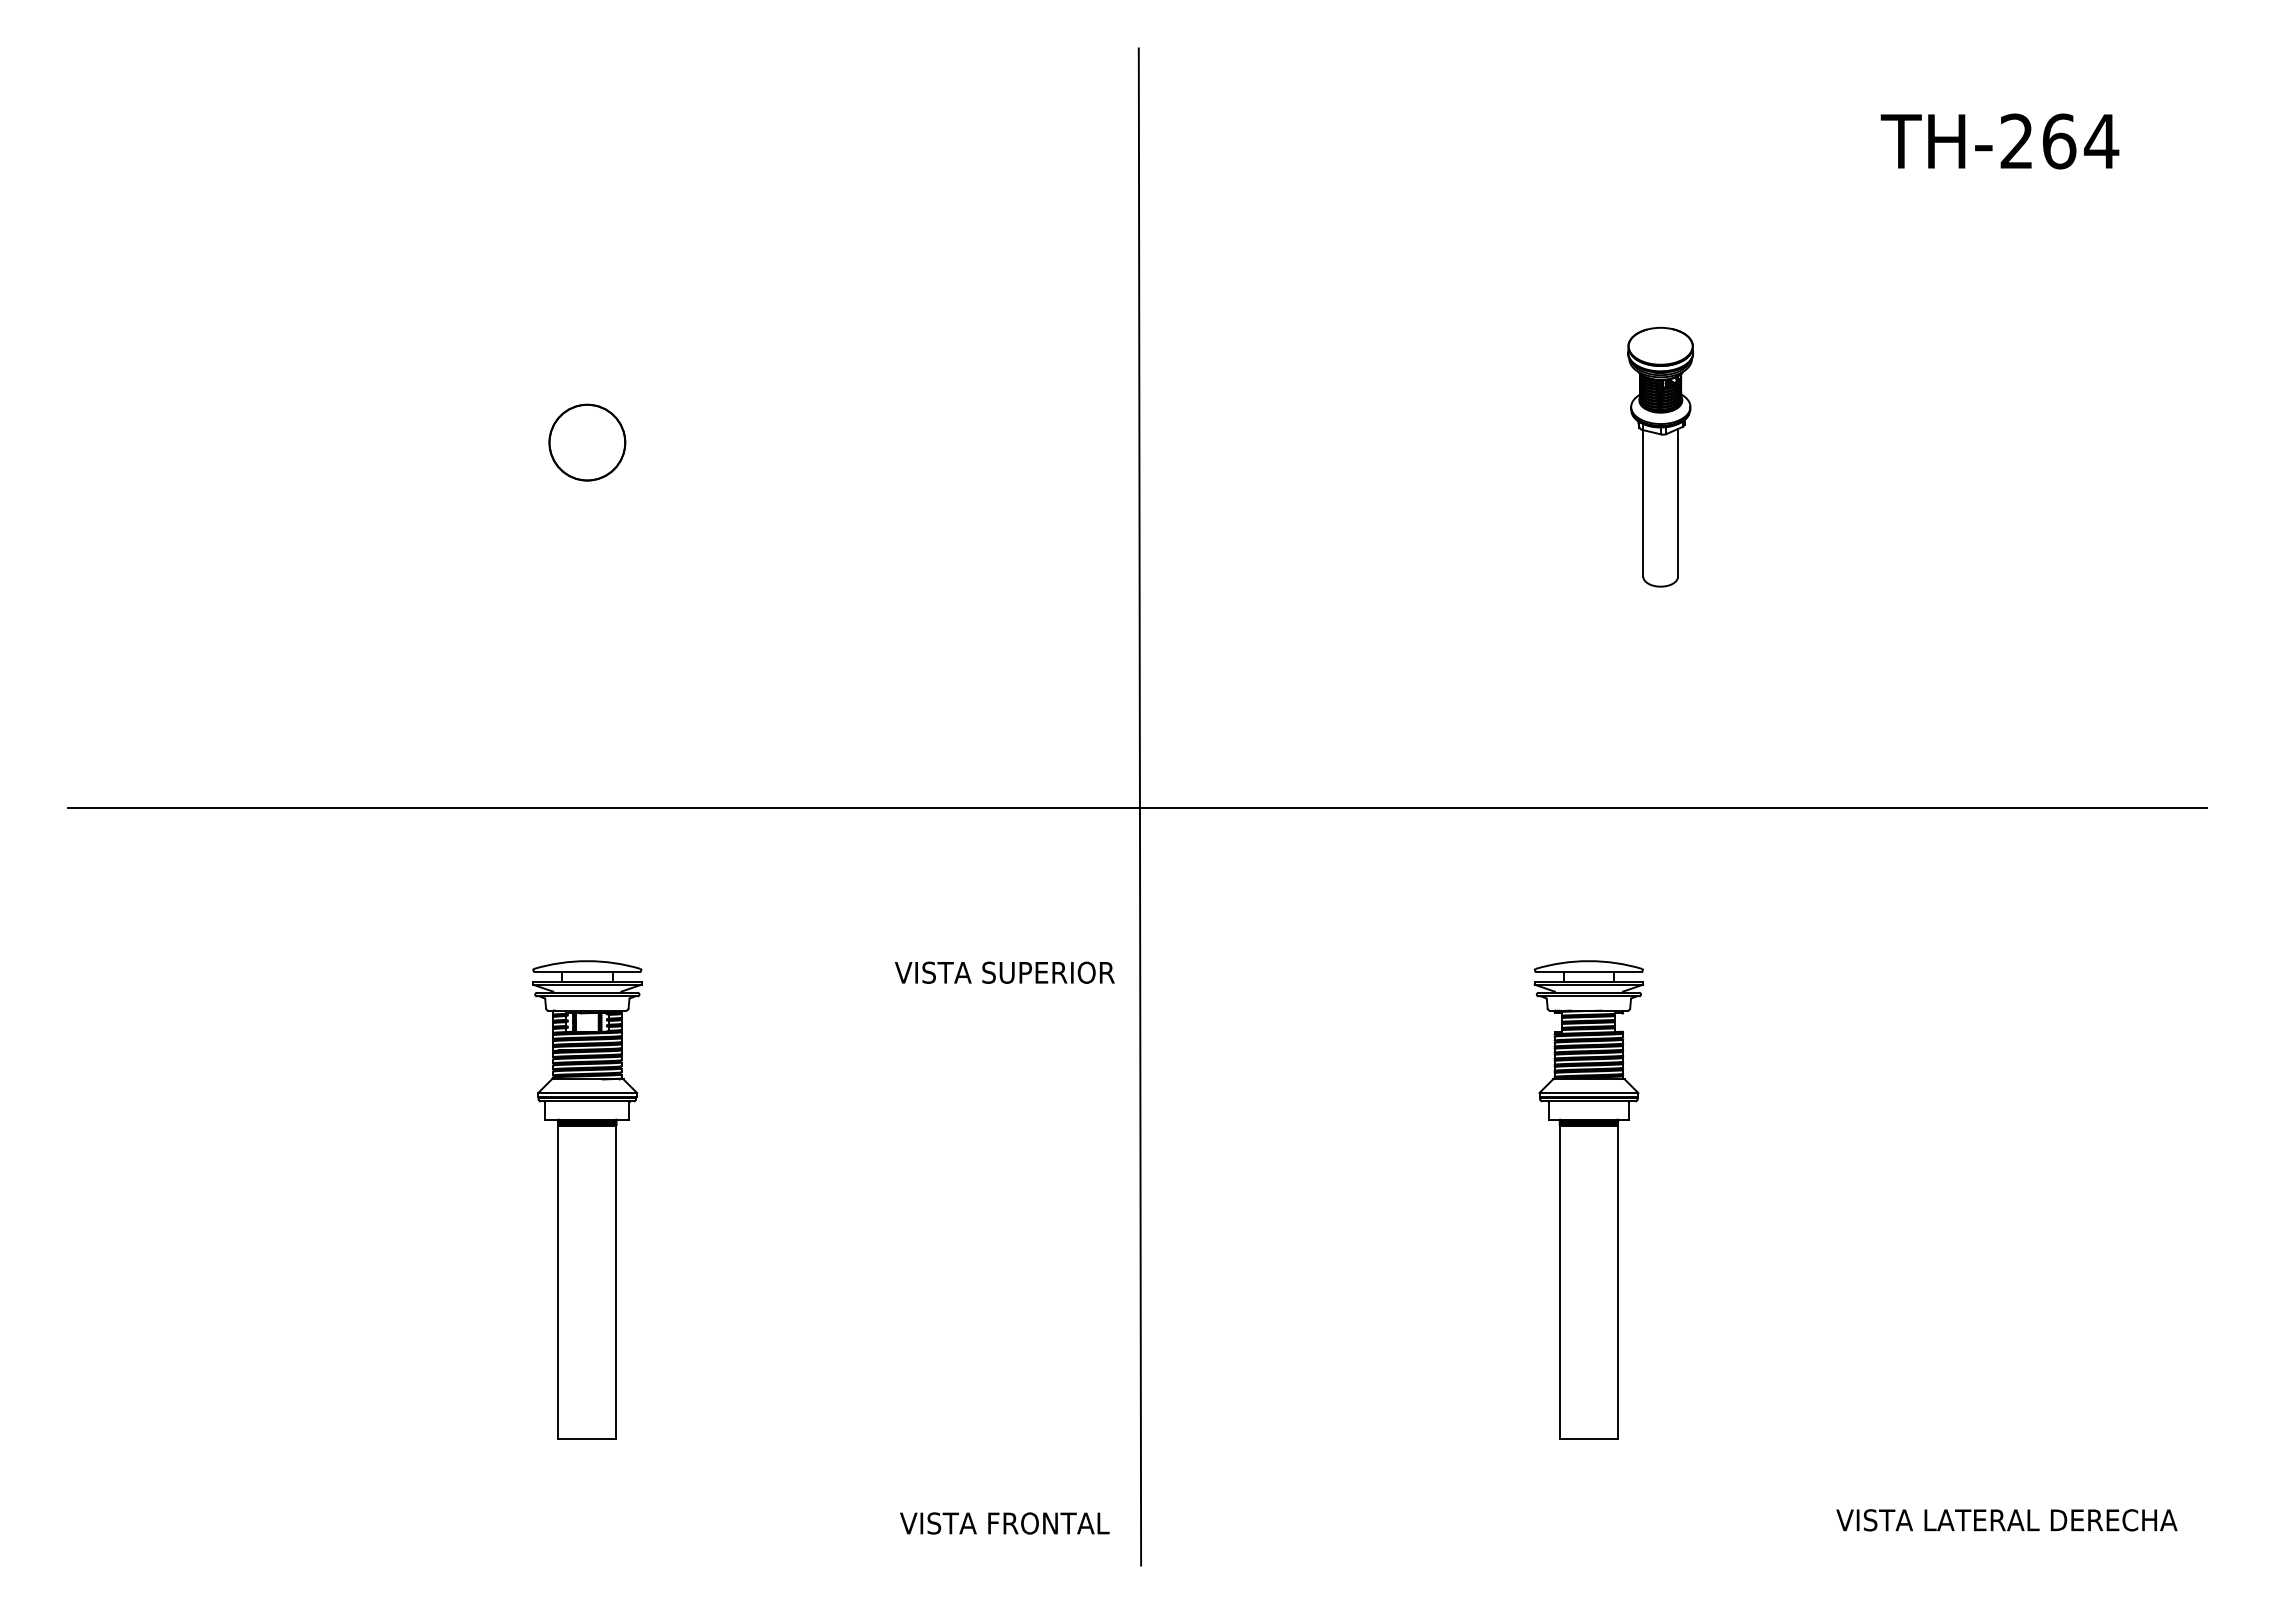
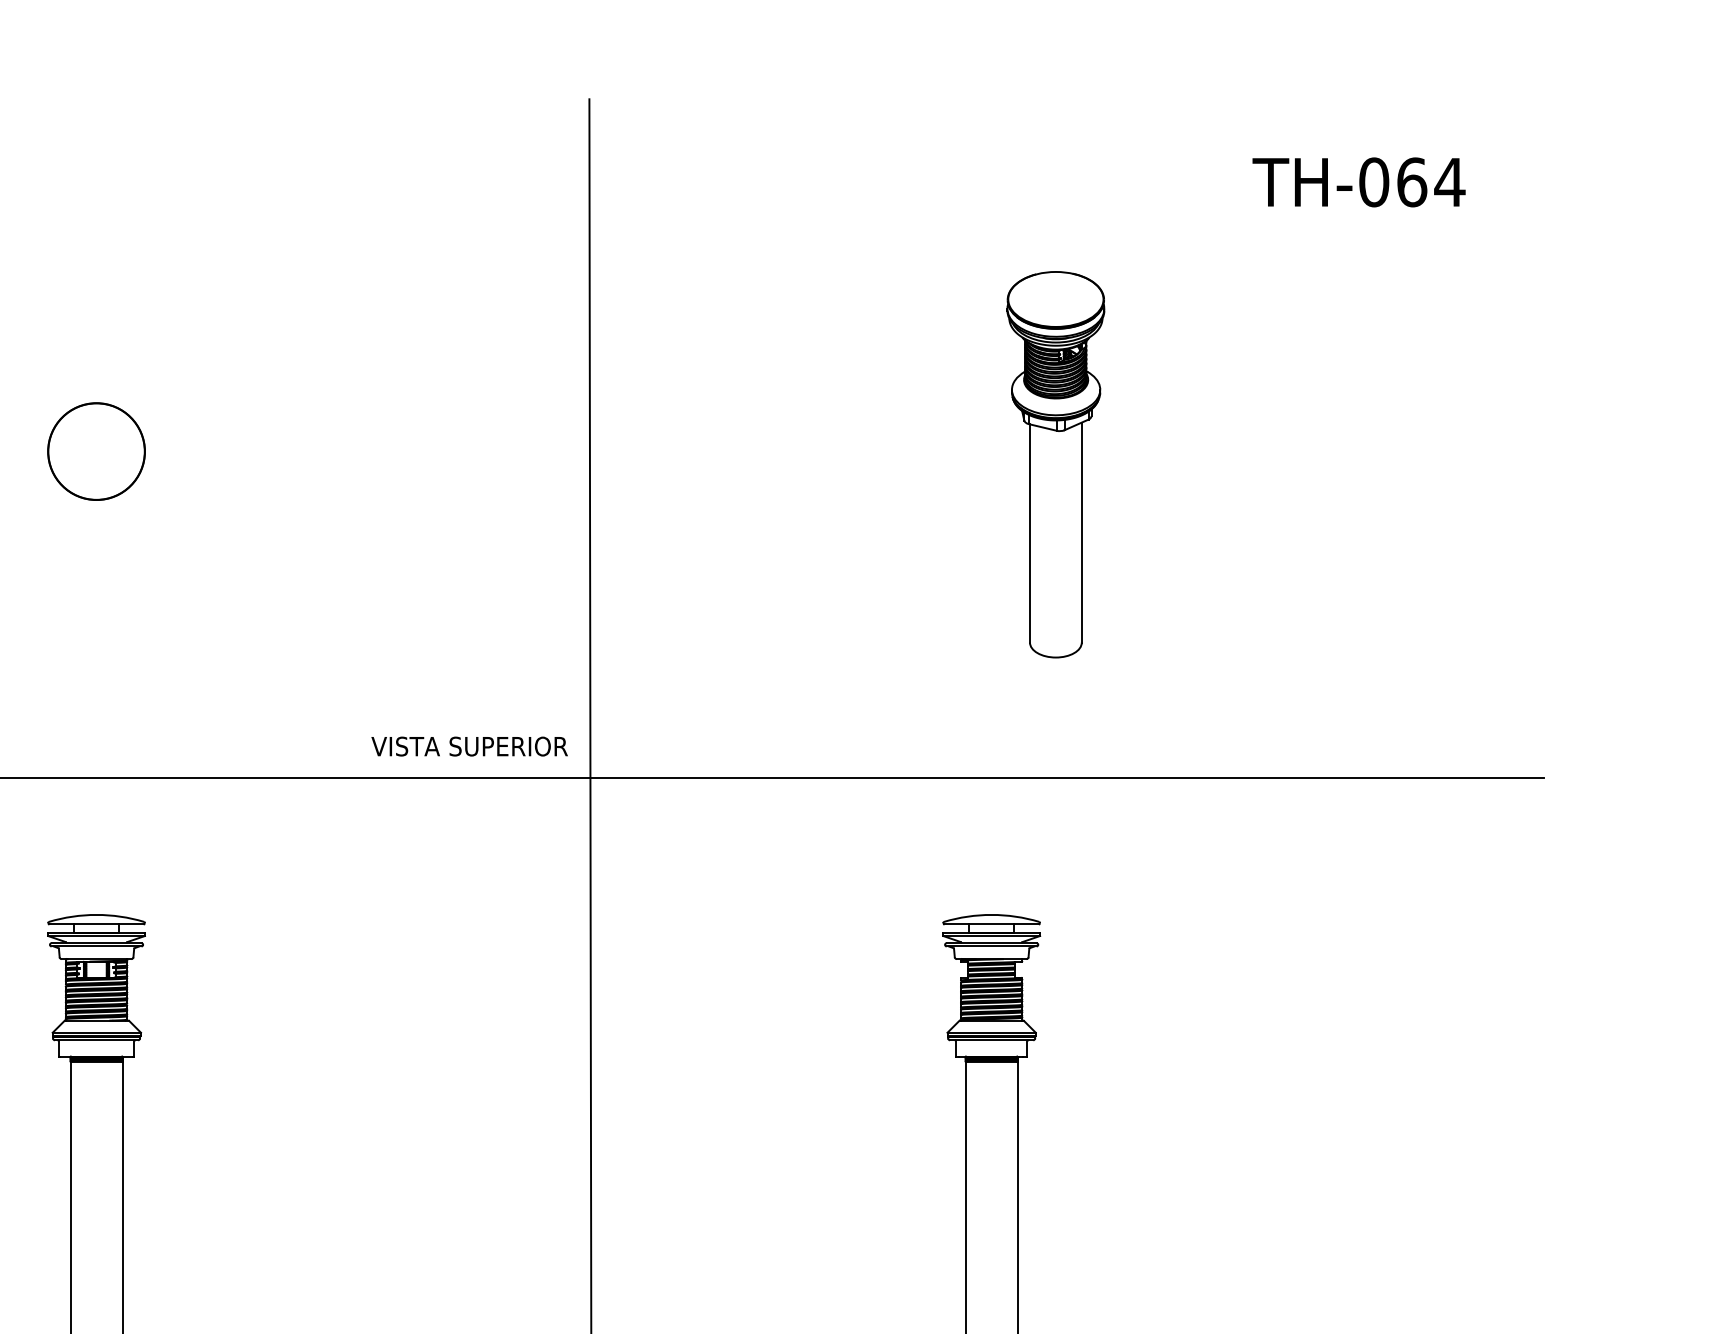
text: (2016, 141) -> (1373, 182), TH-264 -> TH-064
part: (587, 442) -> (96, 451), size x1.43
part: (1660, 456) -> (1055, 463), size x1.67
text: (1004, 972) -> (469, 746), moved

